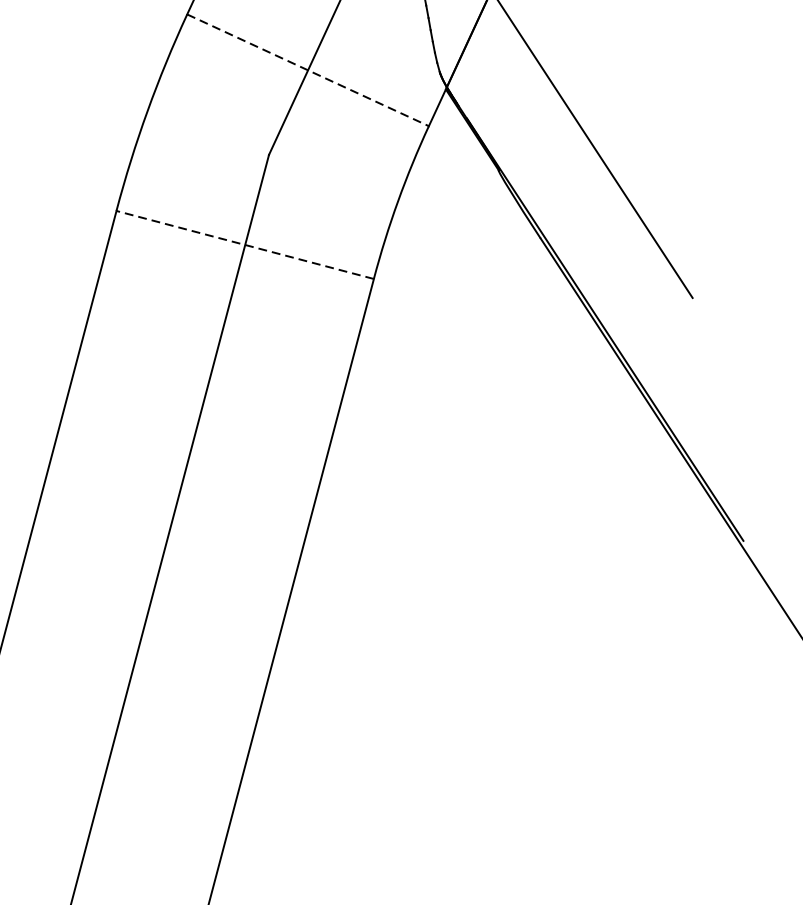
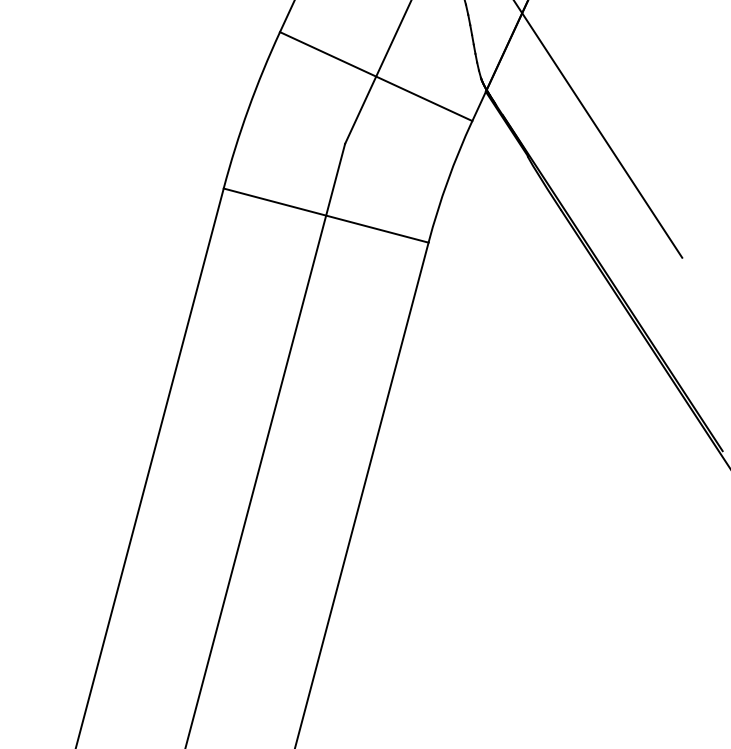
line: (308, 70) -> (376, 76), dashed -> solid
line: (245, 244) -> (326, 215), dashed -> solid

